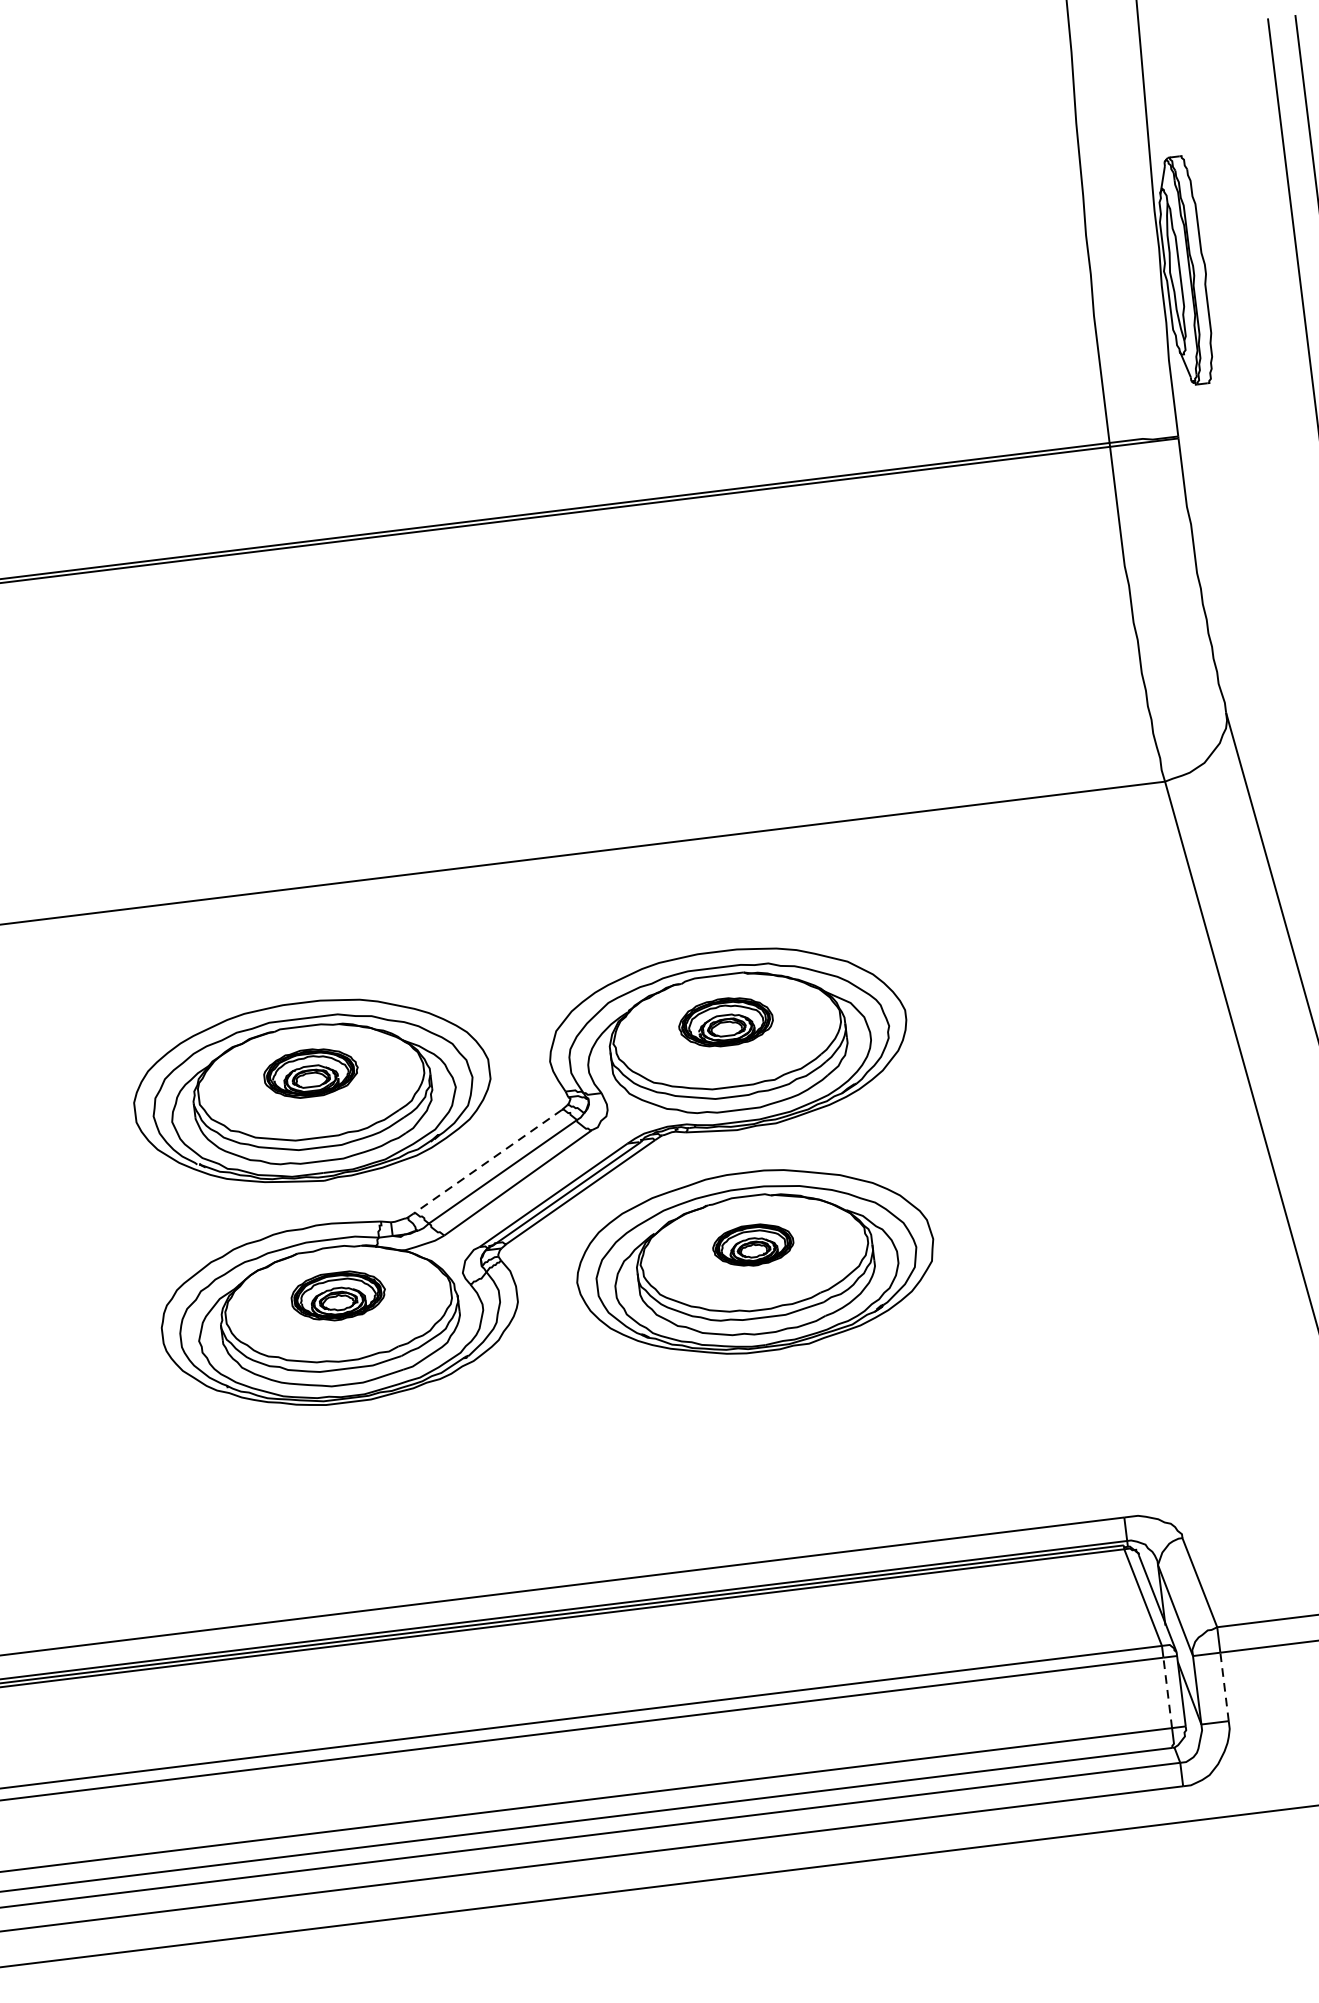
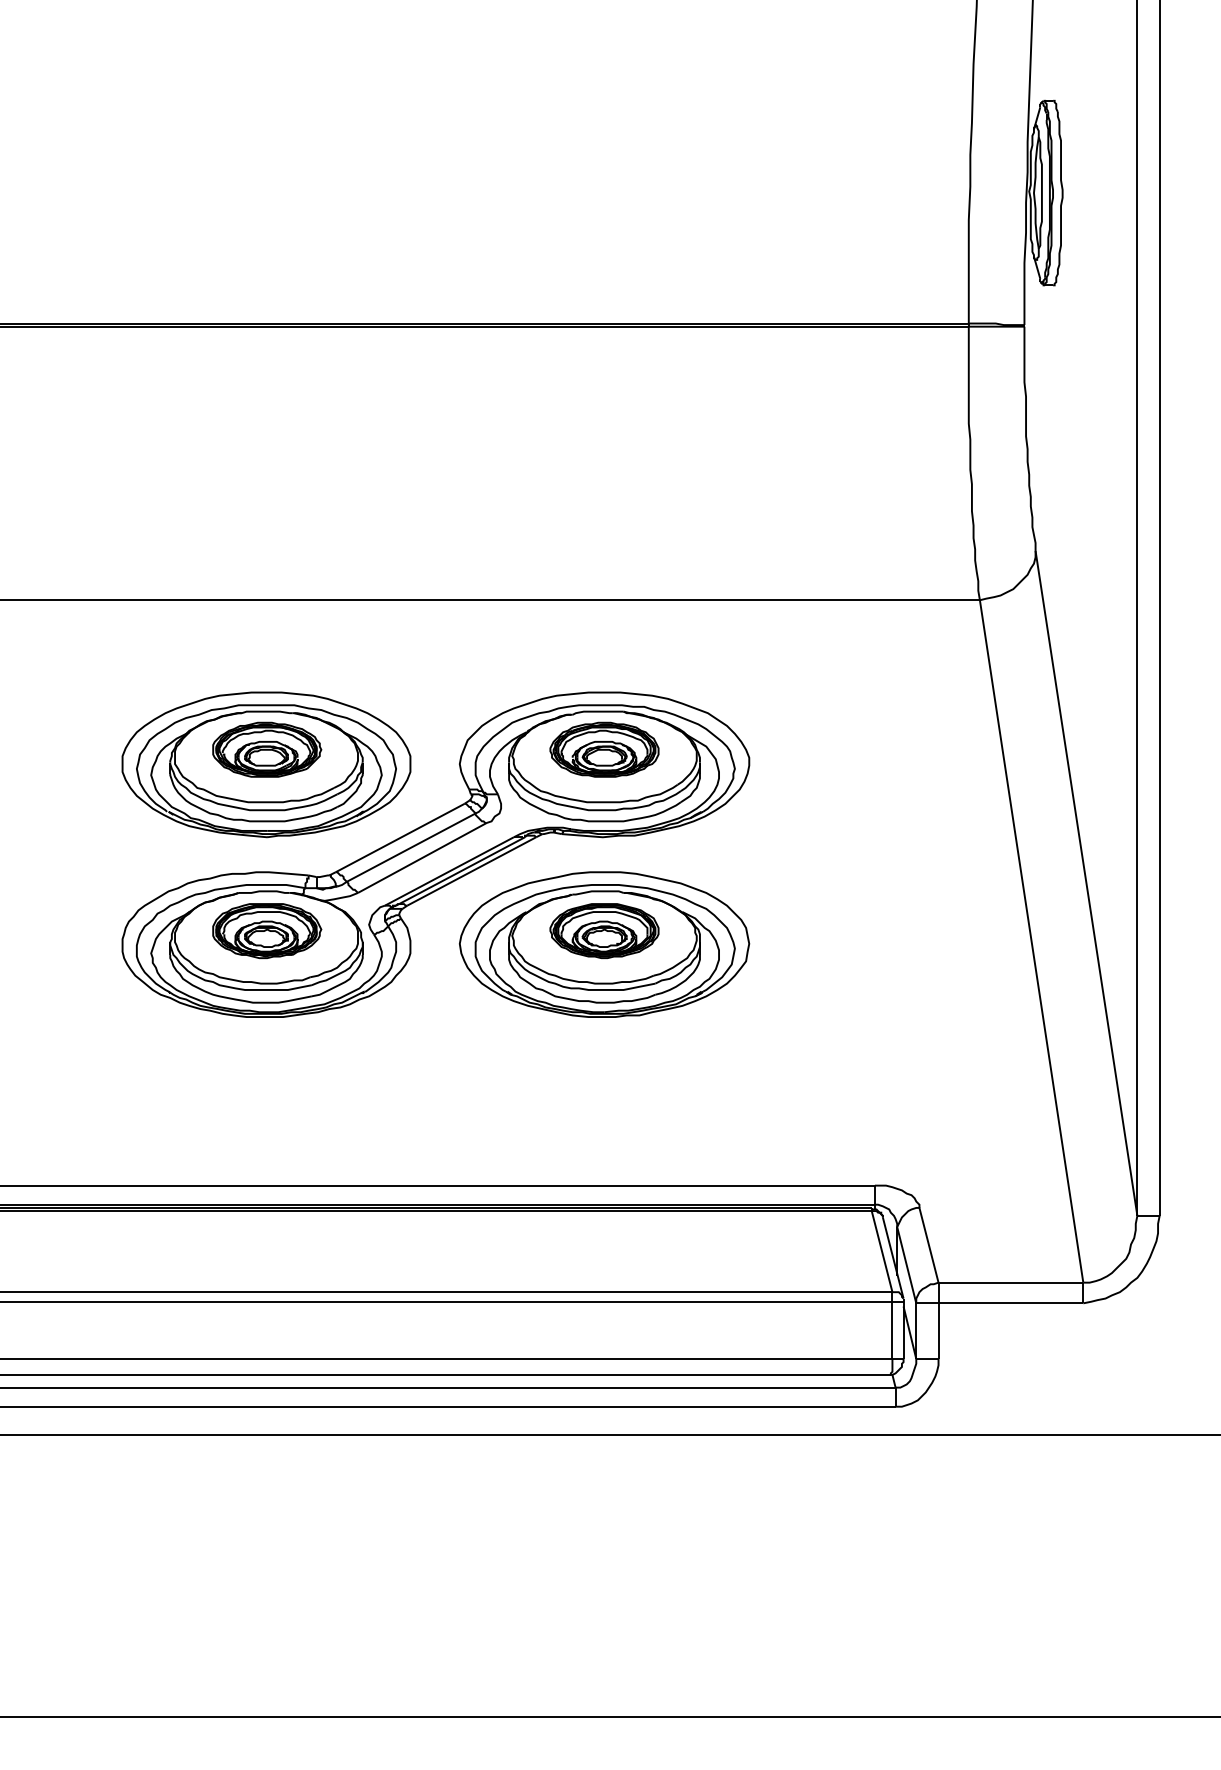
part: (725, 1021) -> (604, 749), size x1.43
part: (311, 1072) -> (267, 749), size x1.43
line: (488, 1162) -> (400, 838), dashed -> solid
part: (753, 1245) -> (604, 931), size x1.67
part: (338, 1296) -> (267, 931), size x1.43
line: (1224, 1687) -> (938, 1331), dashed -> solid
line: (1167, 1693) -> (892, 1330), dashed -> solid

